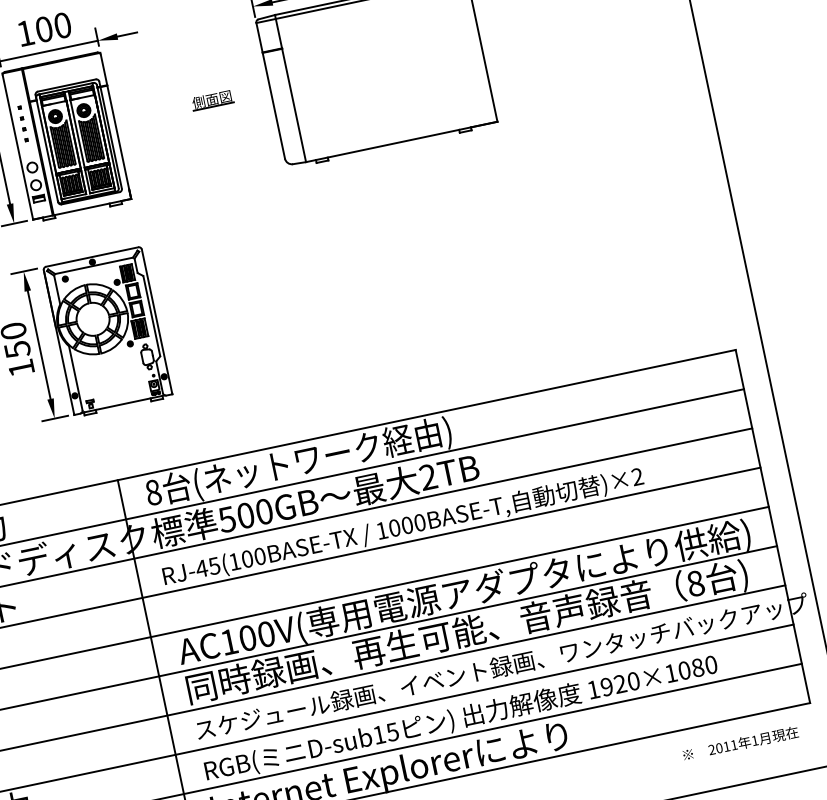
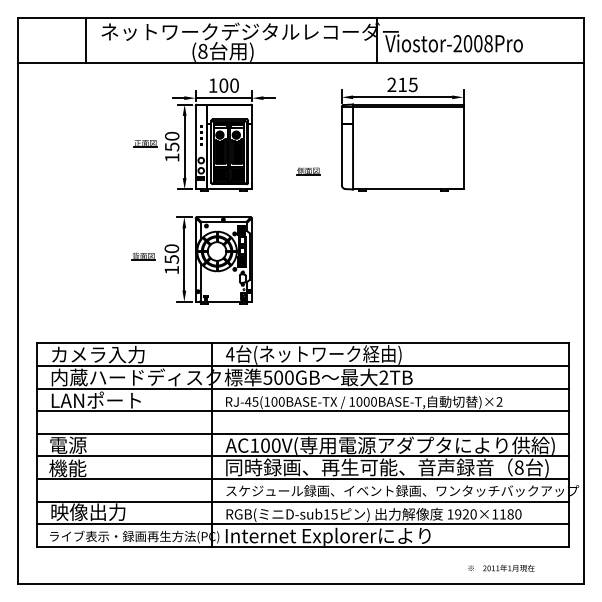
part: (212, 100) -> (308, 171), moved
text: (153, 492) -> (230, 354), 8 -> 4
text: (683, 670) -> (502, 514), 1920×1080 -> 1920×1180
text: (740, 742) -> (501, 567), moved

